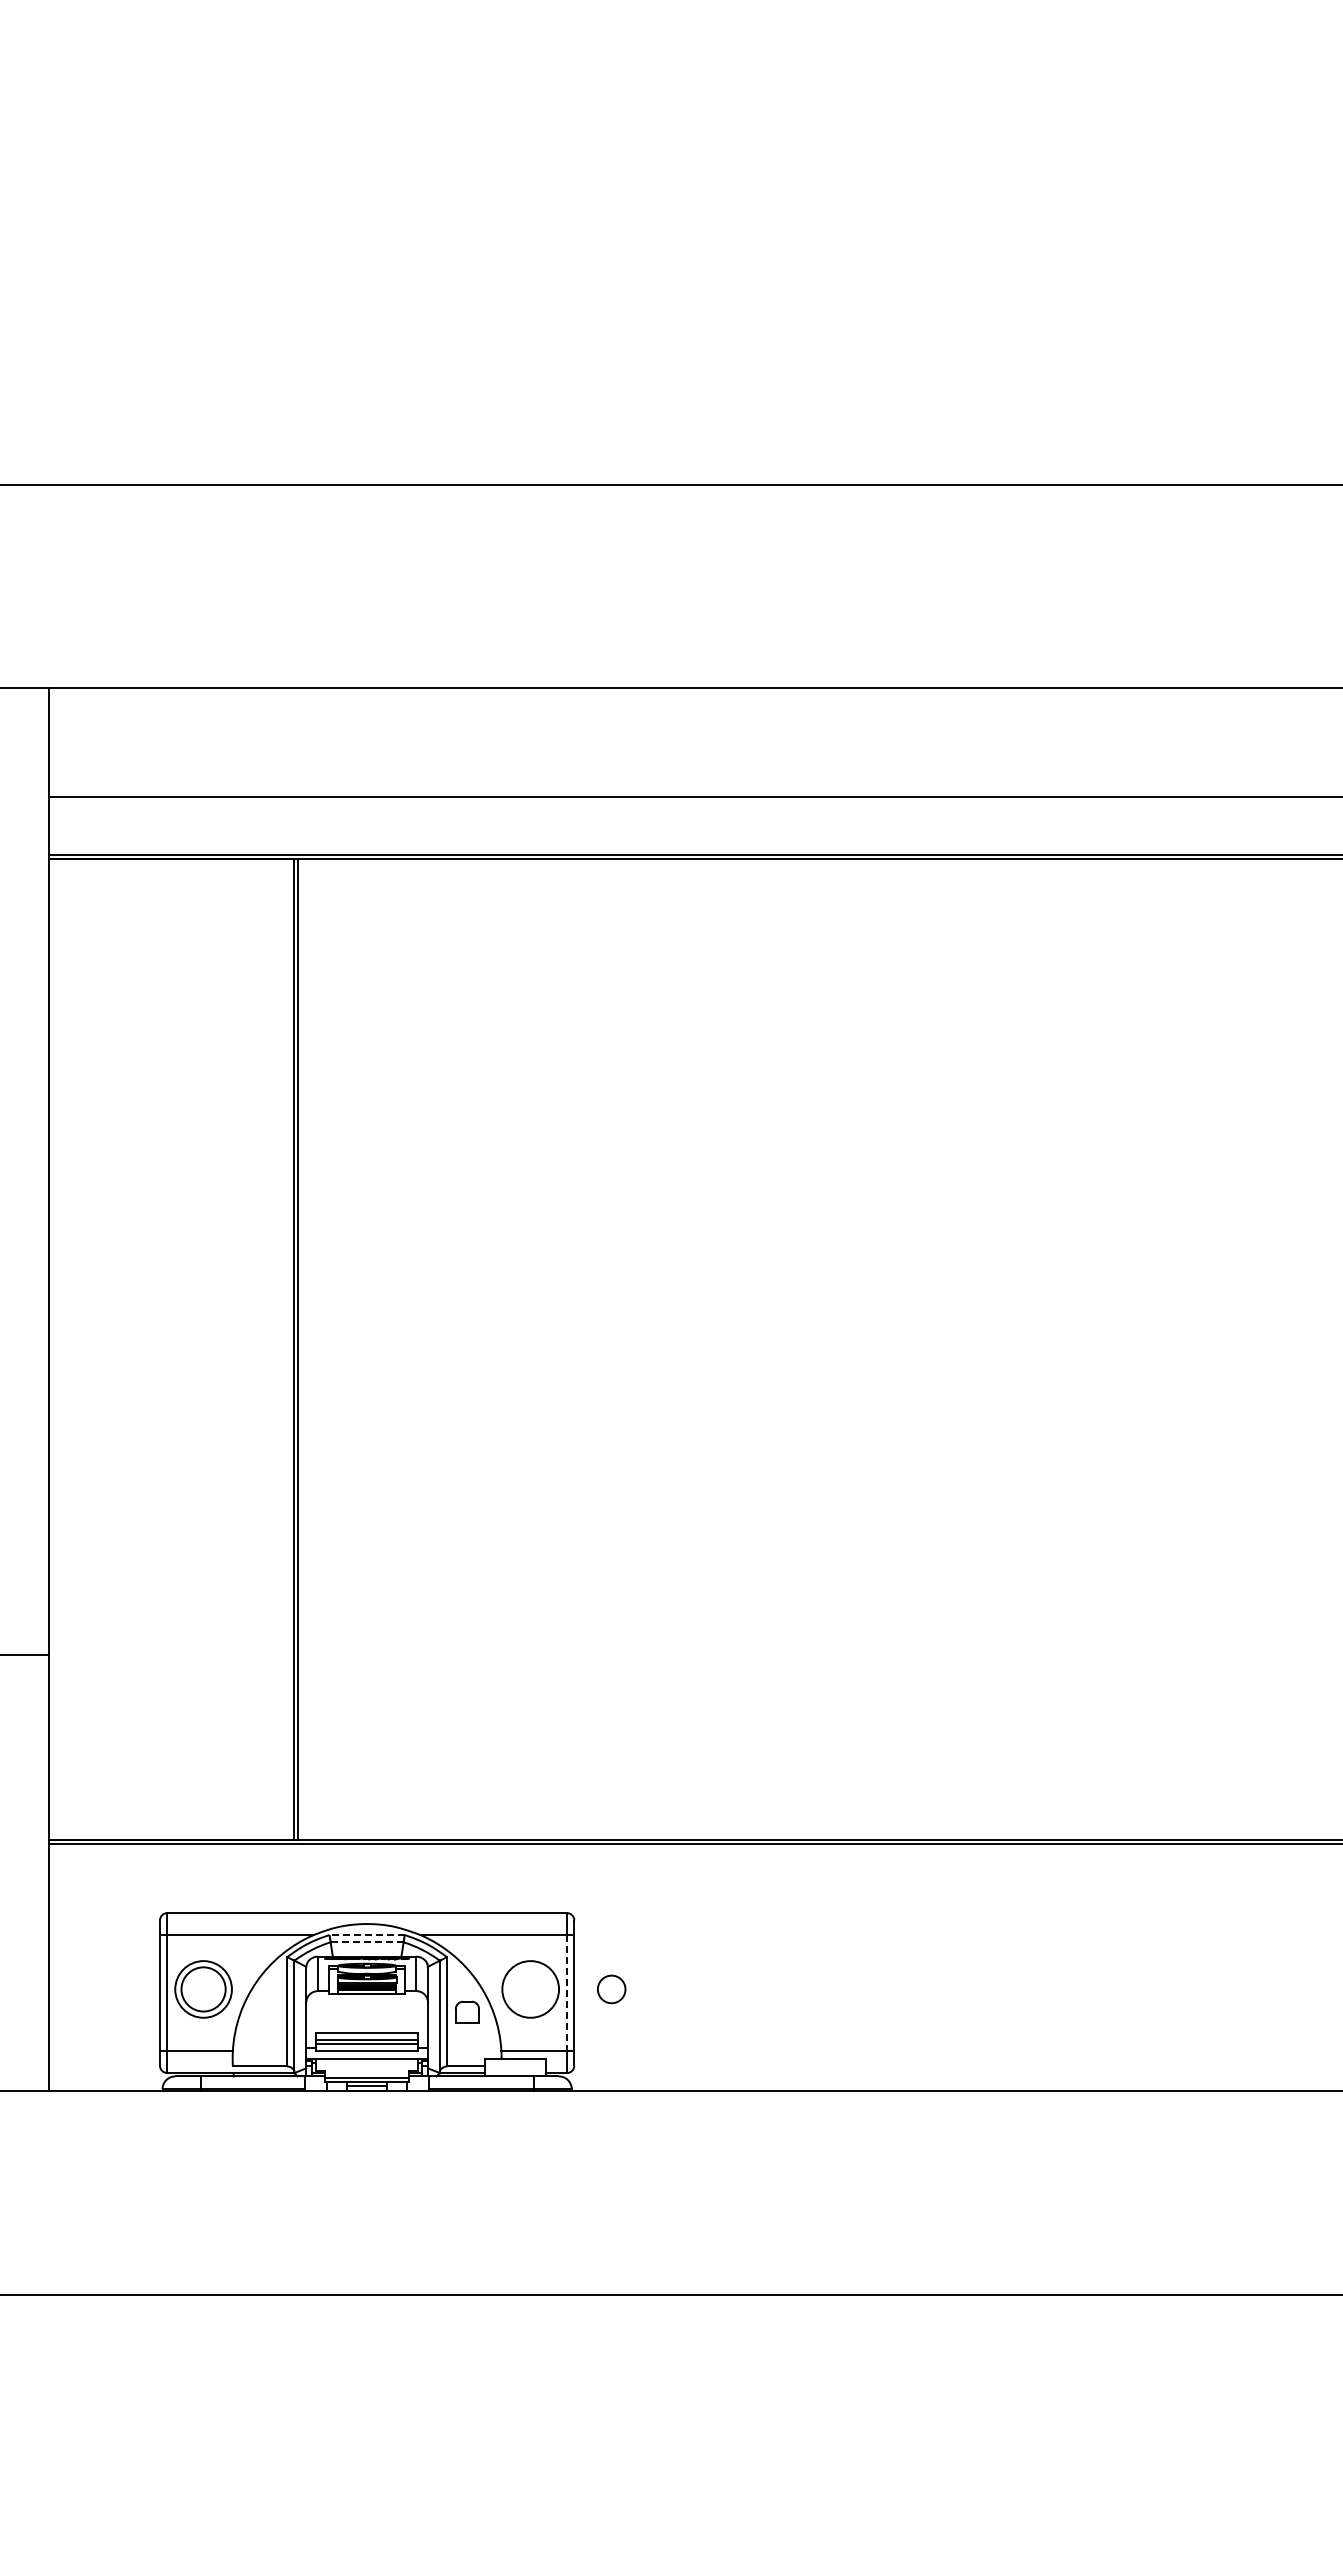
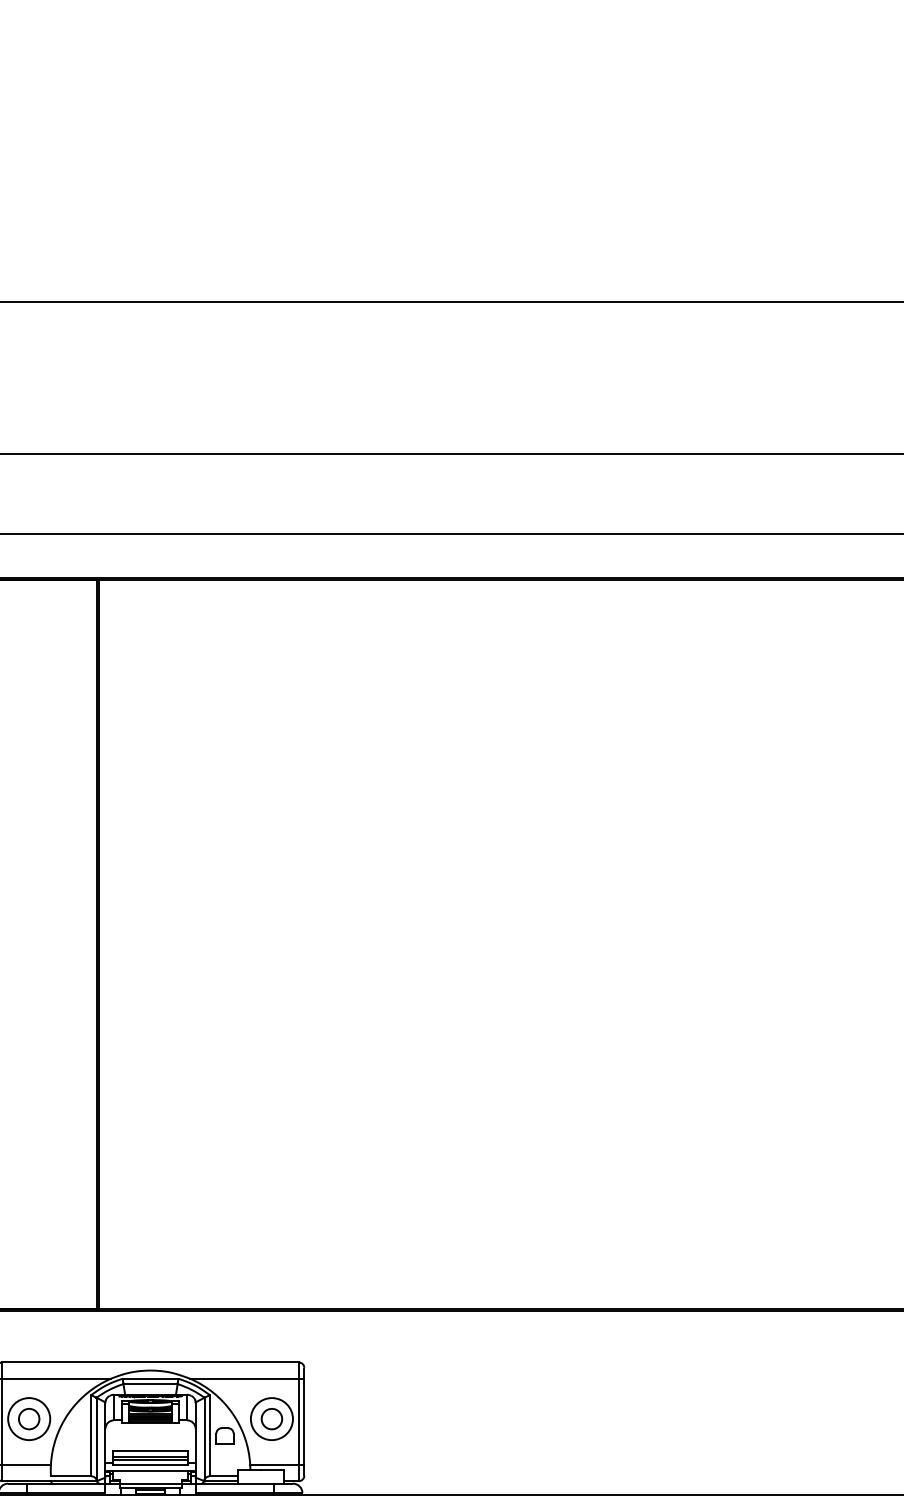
line: (367, 1935) -> (150, 1379), dashed -> solid
line: (367, 1942) -> (150, 1384), dashed -> solid
circle: (203, 1989) -> (29, 1419), size x0.62
circle: (611, 1989) -> (271, 1419), moved
line: (567, 1993) -> (299, 1422), dashed -> solid

